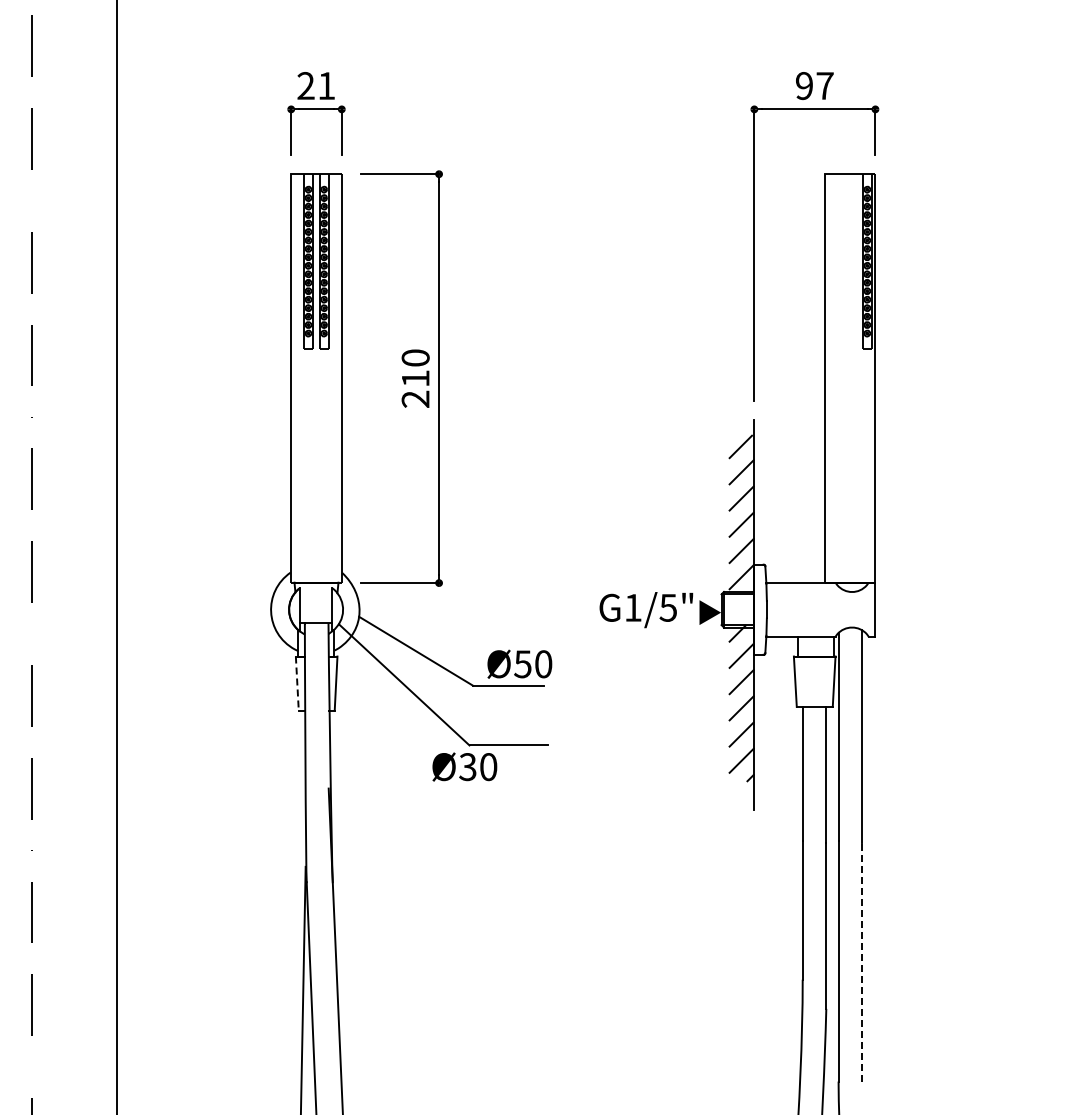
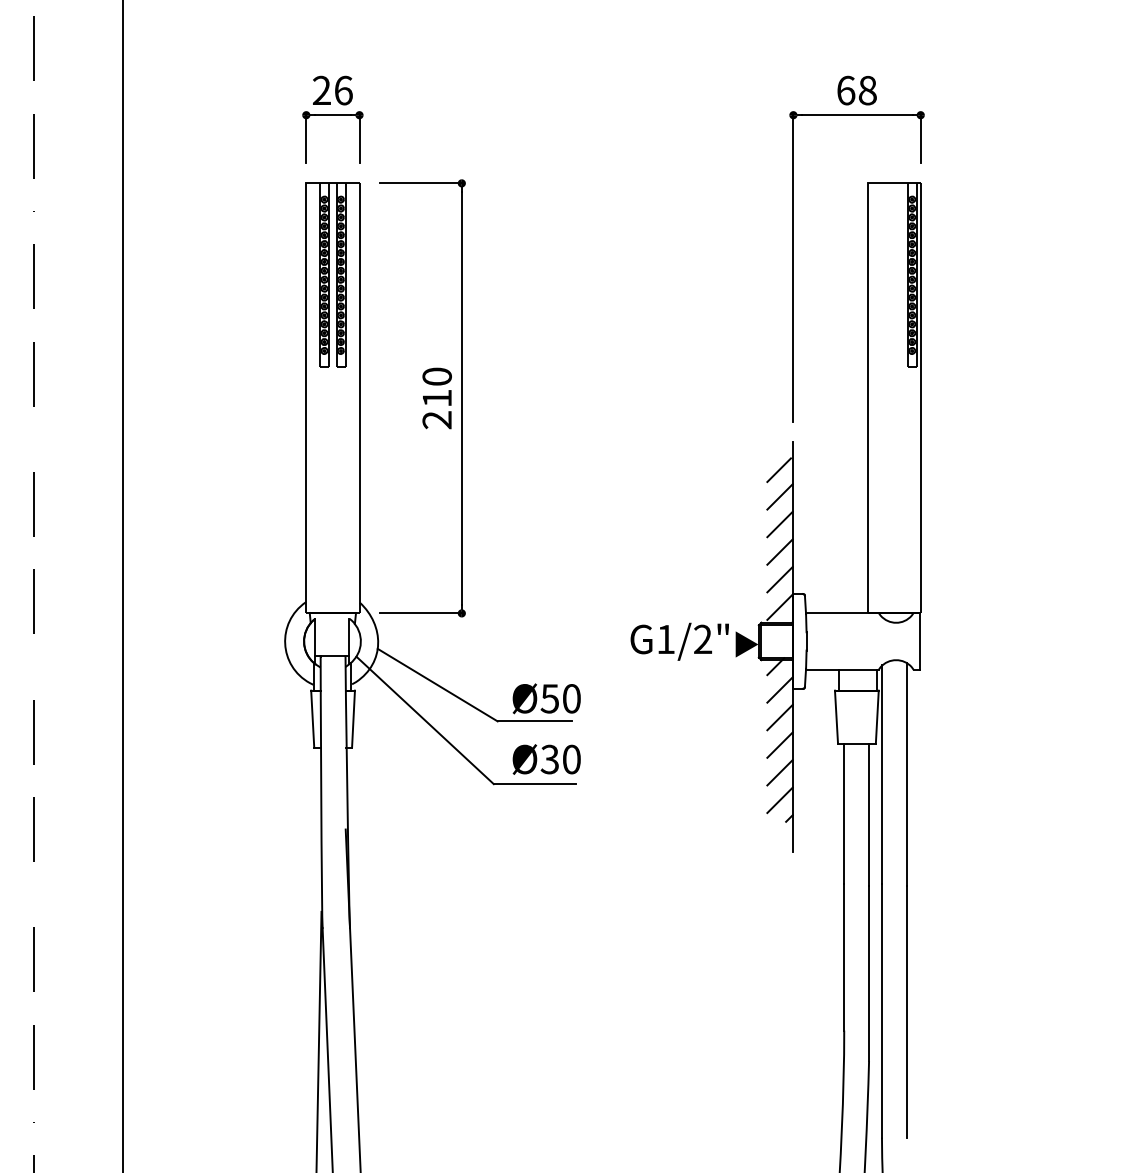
text: (326, 86) -> (343, 91), 21 -> 26
text: (814, 86) -> (856, 91), 97 -> 68
text: (667, 607) -> (702, 639), G1/5" -> G1/2"
line: (297, 684) -> (312, 720), dashed -> solid
text: (464, 766) -> (546, 758), moved
line: (862, 961) -> (907, 1011), dashed -> solid

